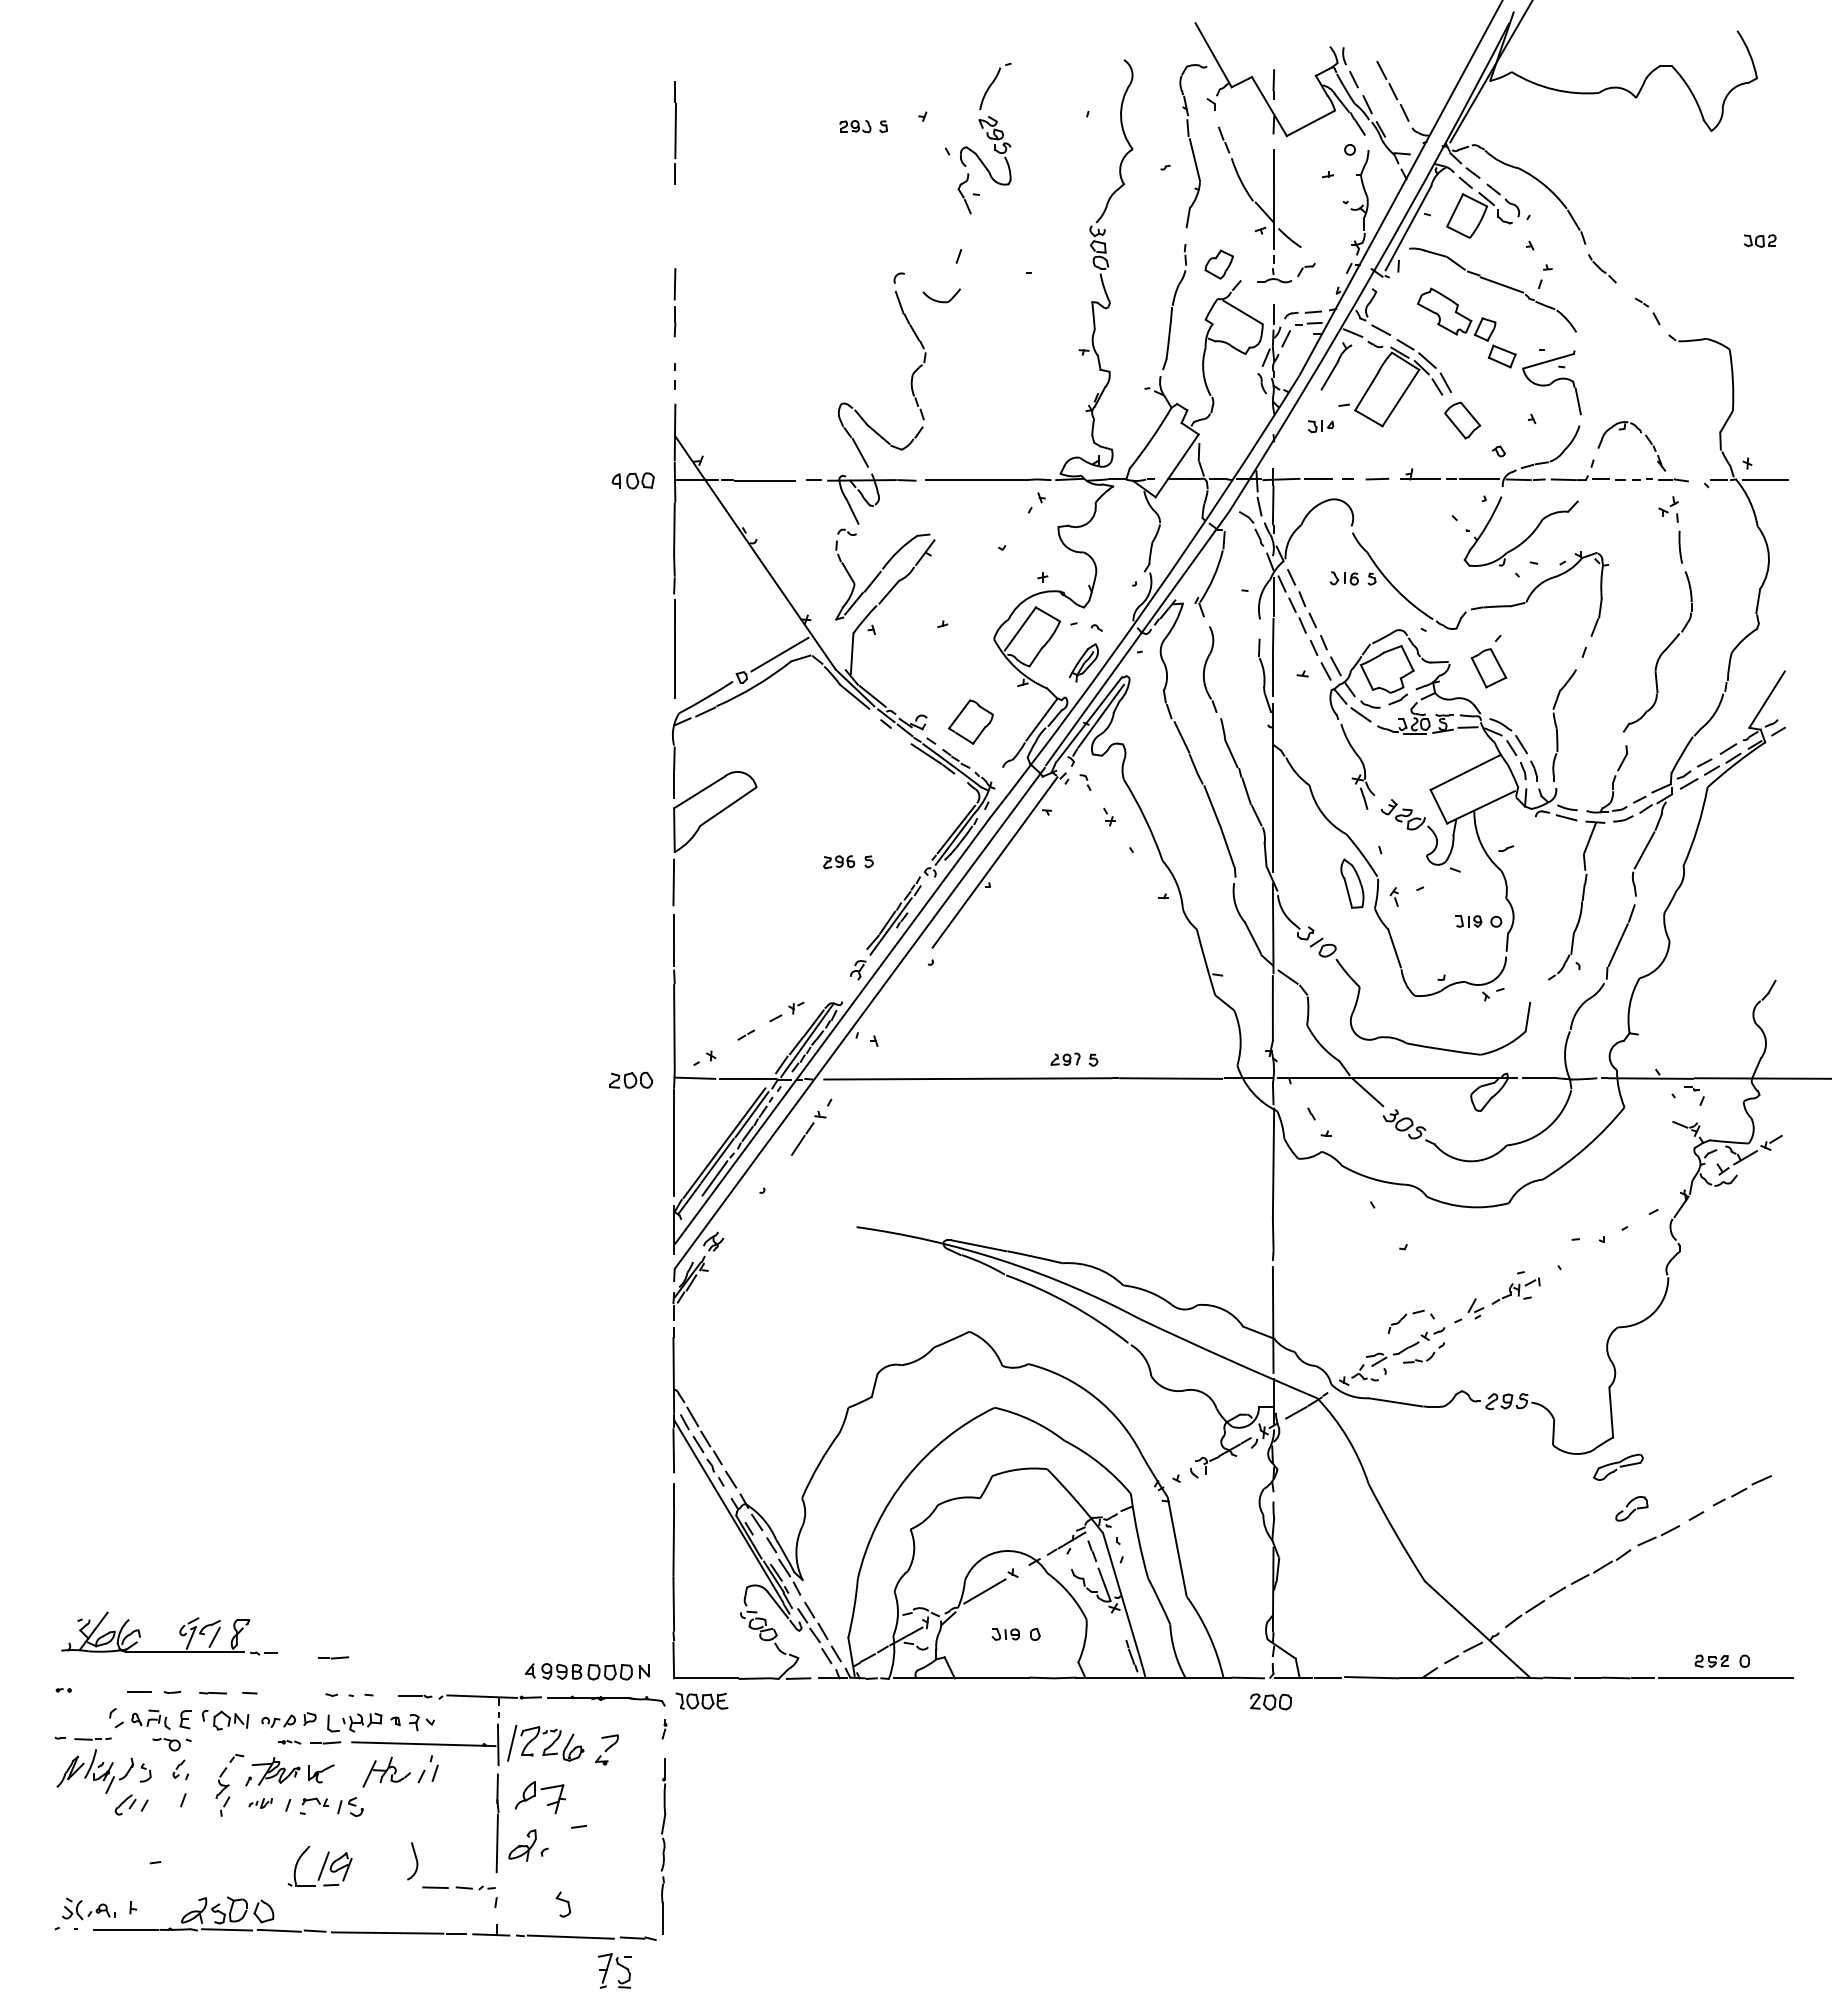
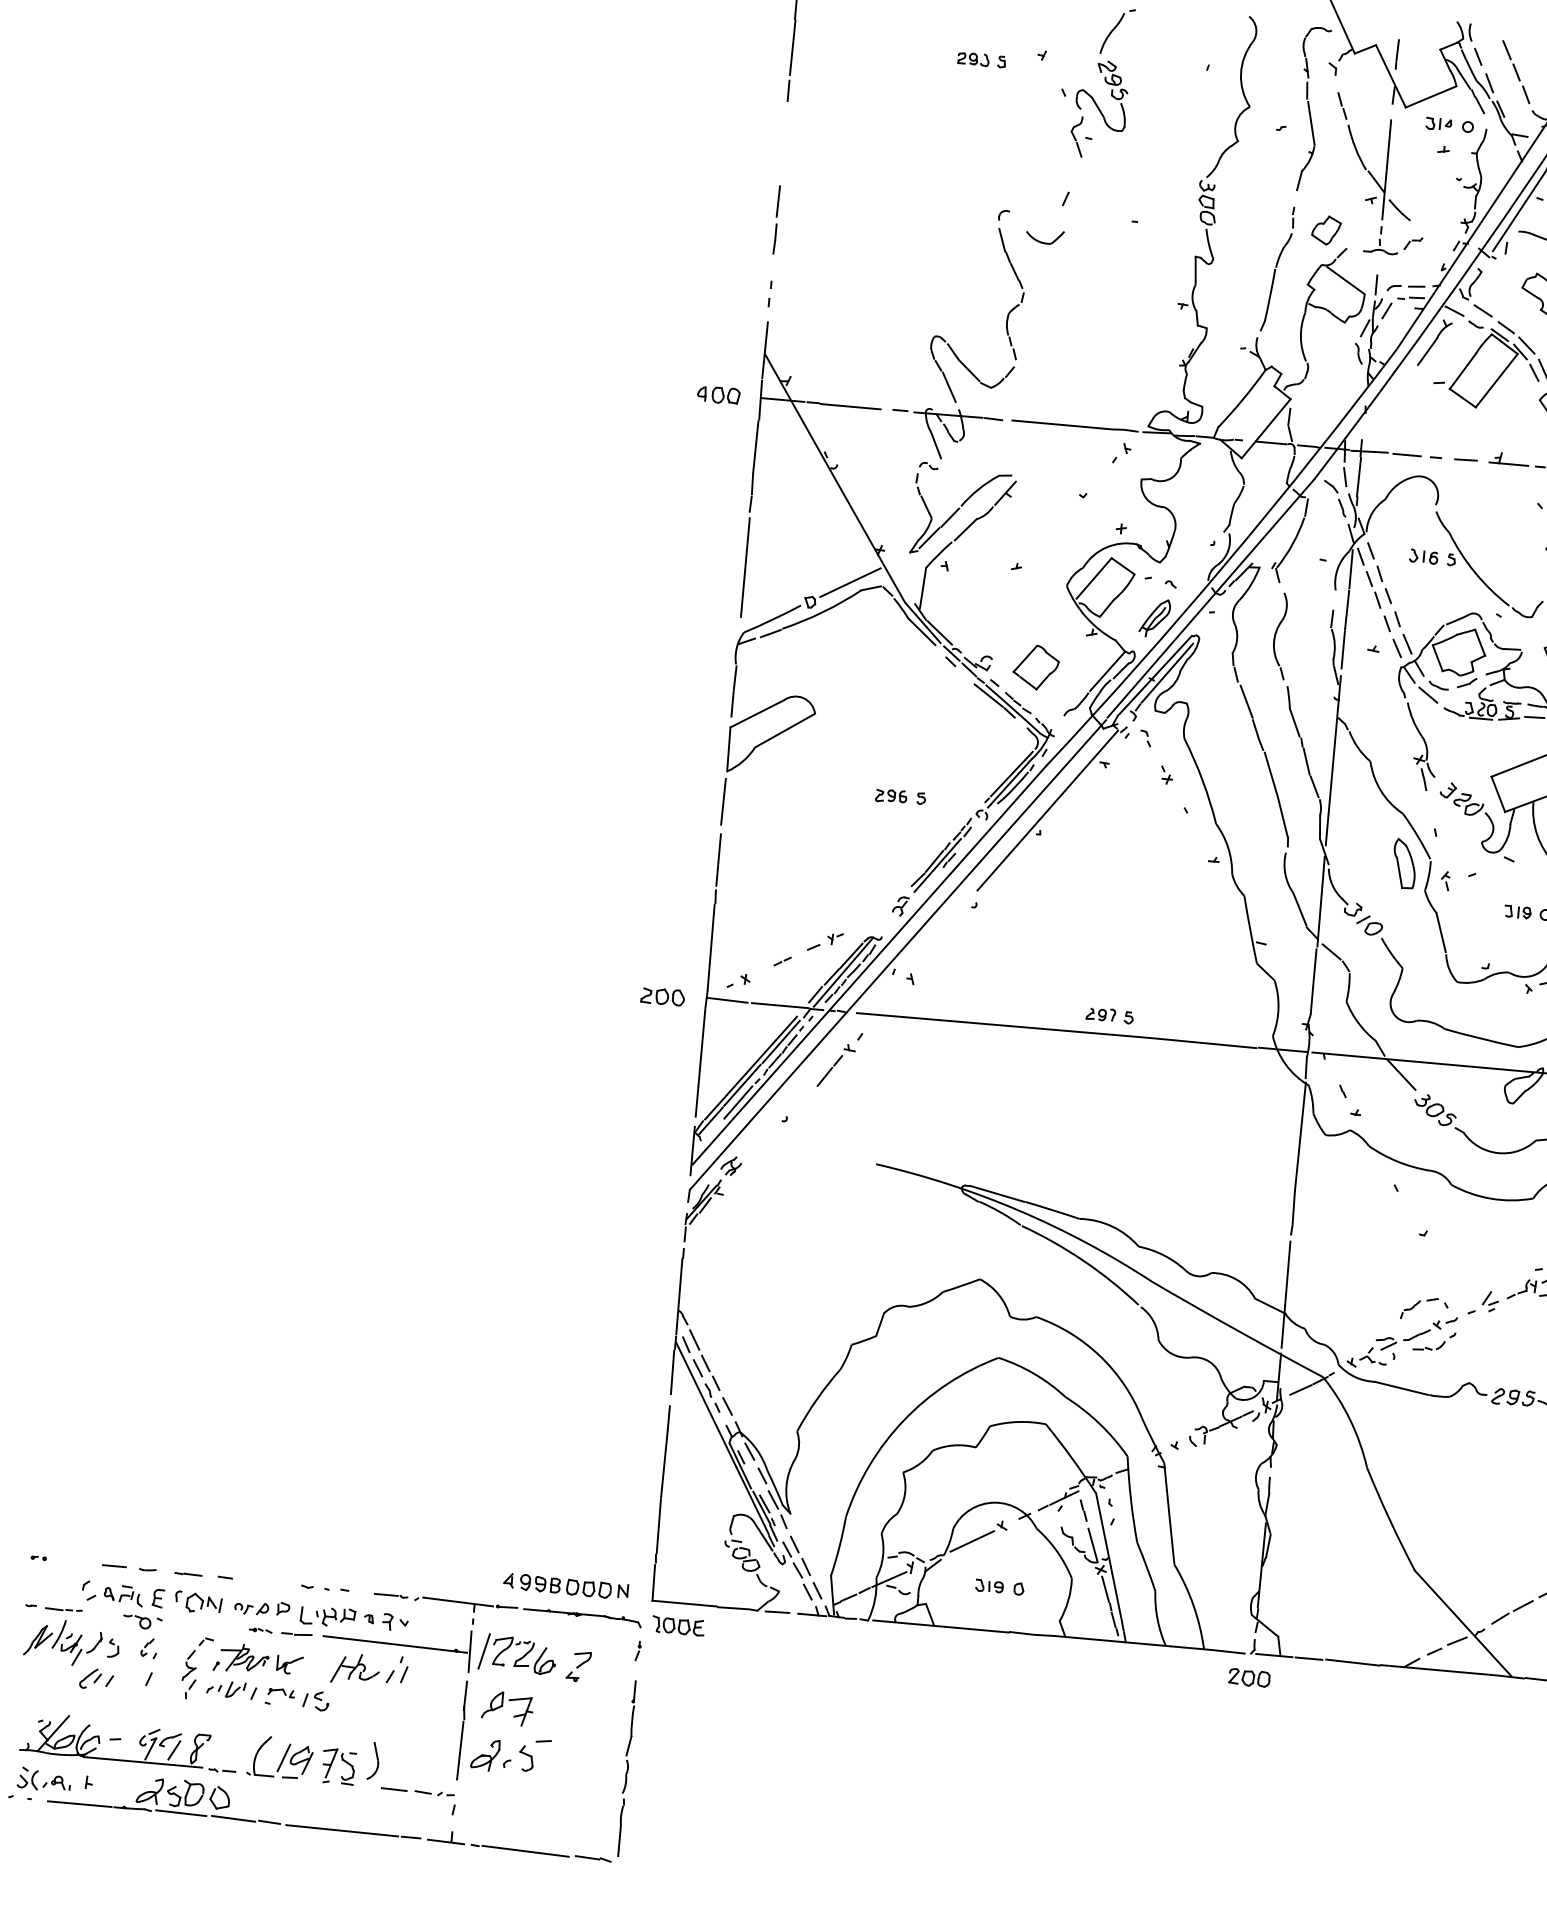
part: (1321, 426) -> (1439, 124), moved
line: (1120, 1626) -> (1105, 1588), added
part: (179, 1633) -> (139, 1743), moved
line: (333, 1657) -> (312, 1549), removed
part: (260, 1803) -> (226, 1689), size x1.67
part: (563, 1904) -> (526, 1758), moved
part: (608, 1968) -> (332, 1763), moved

